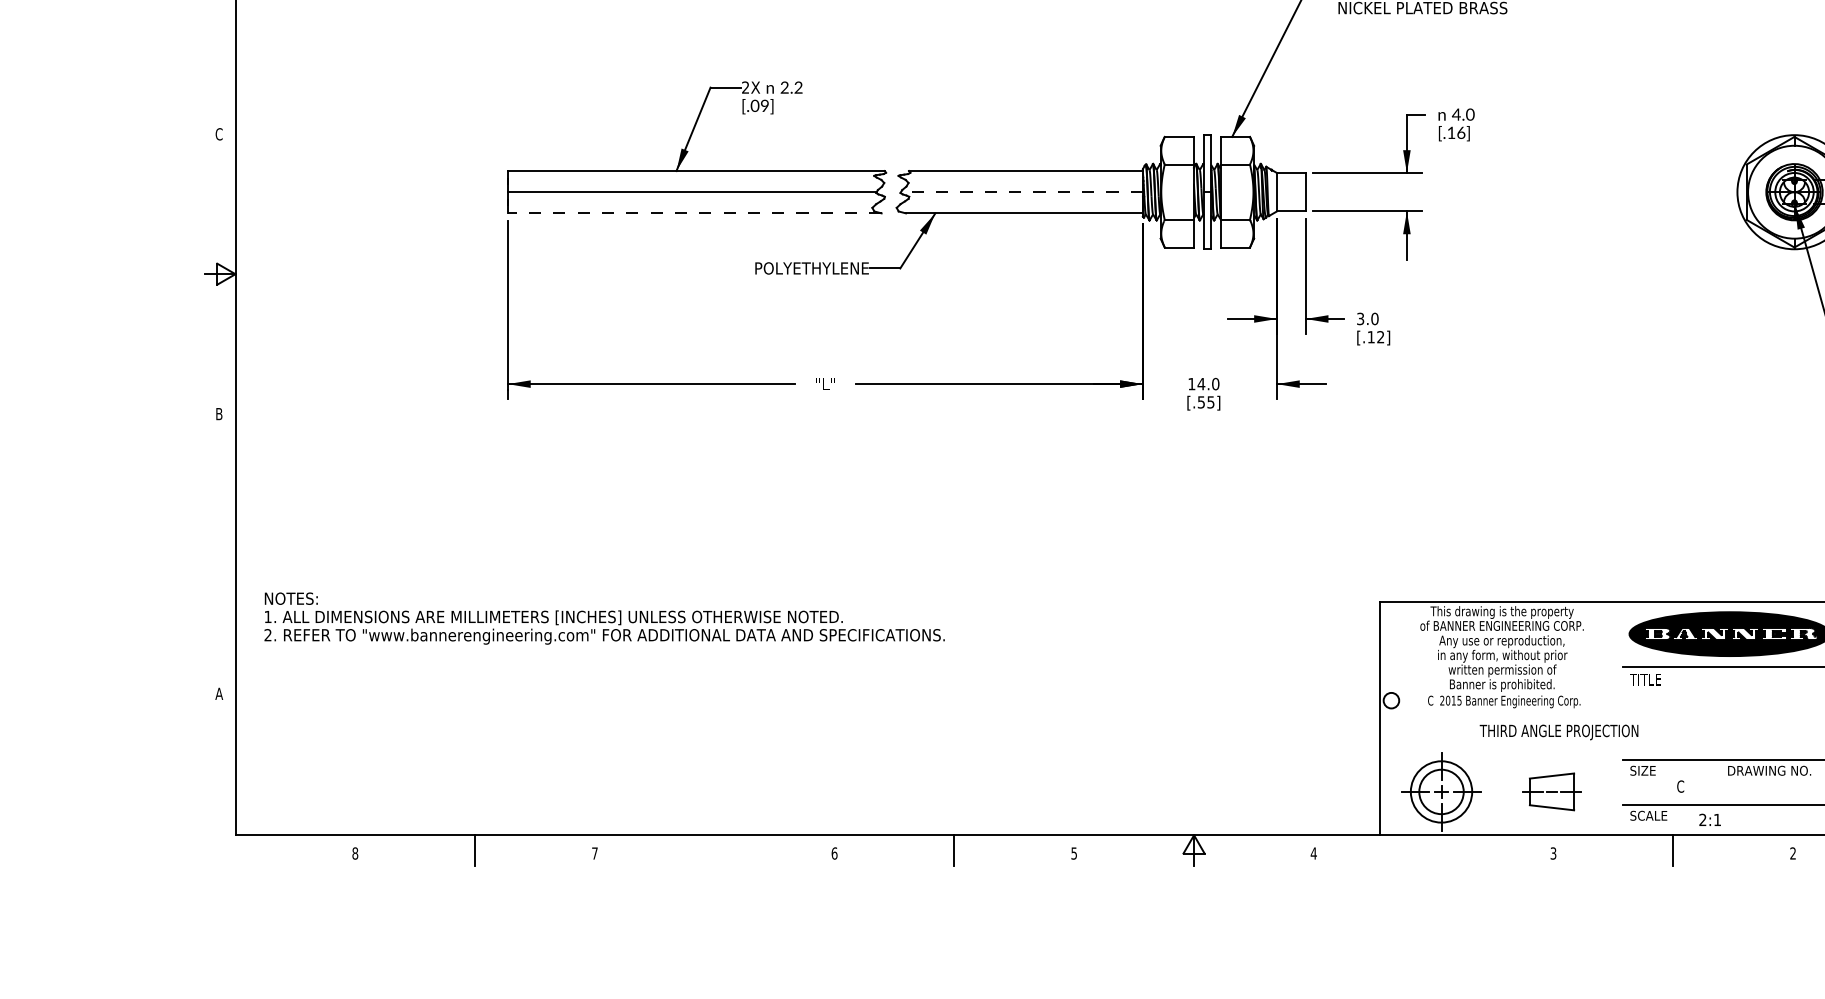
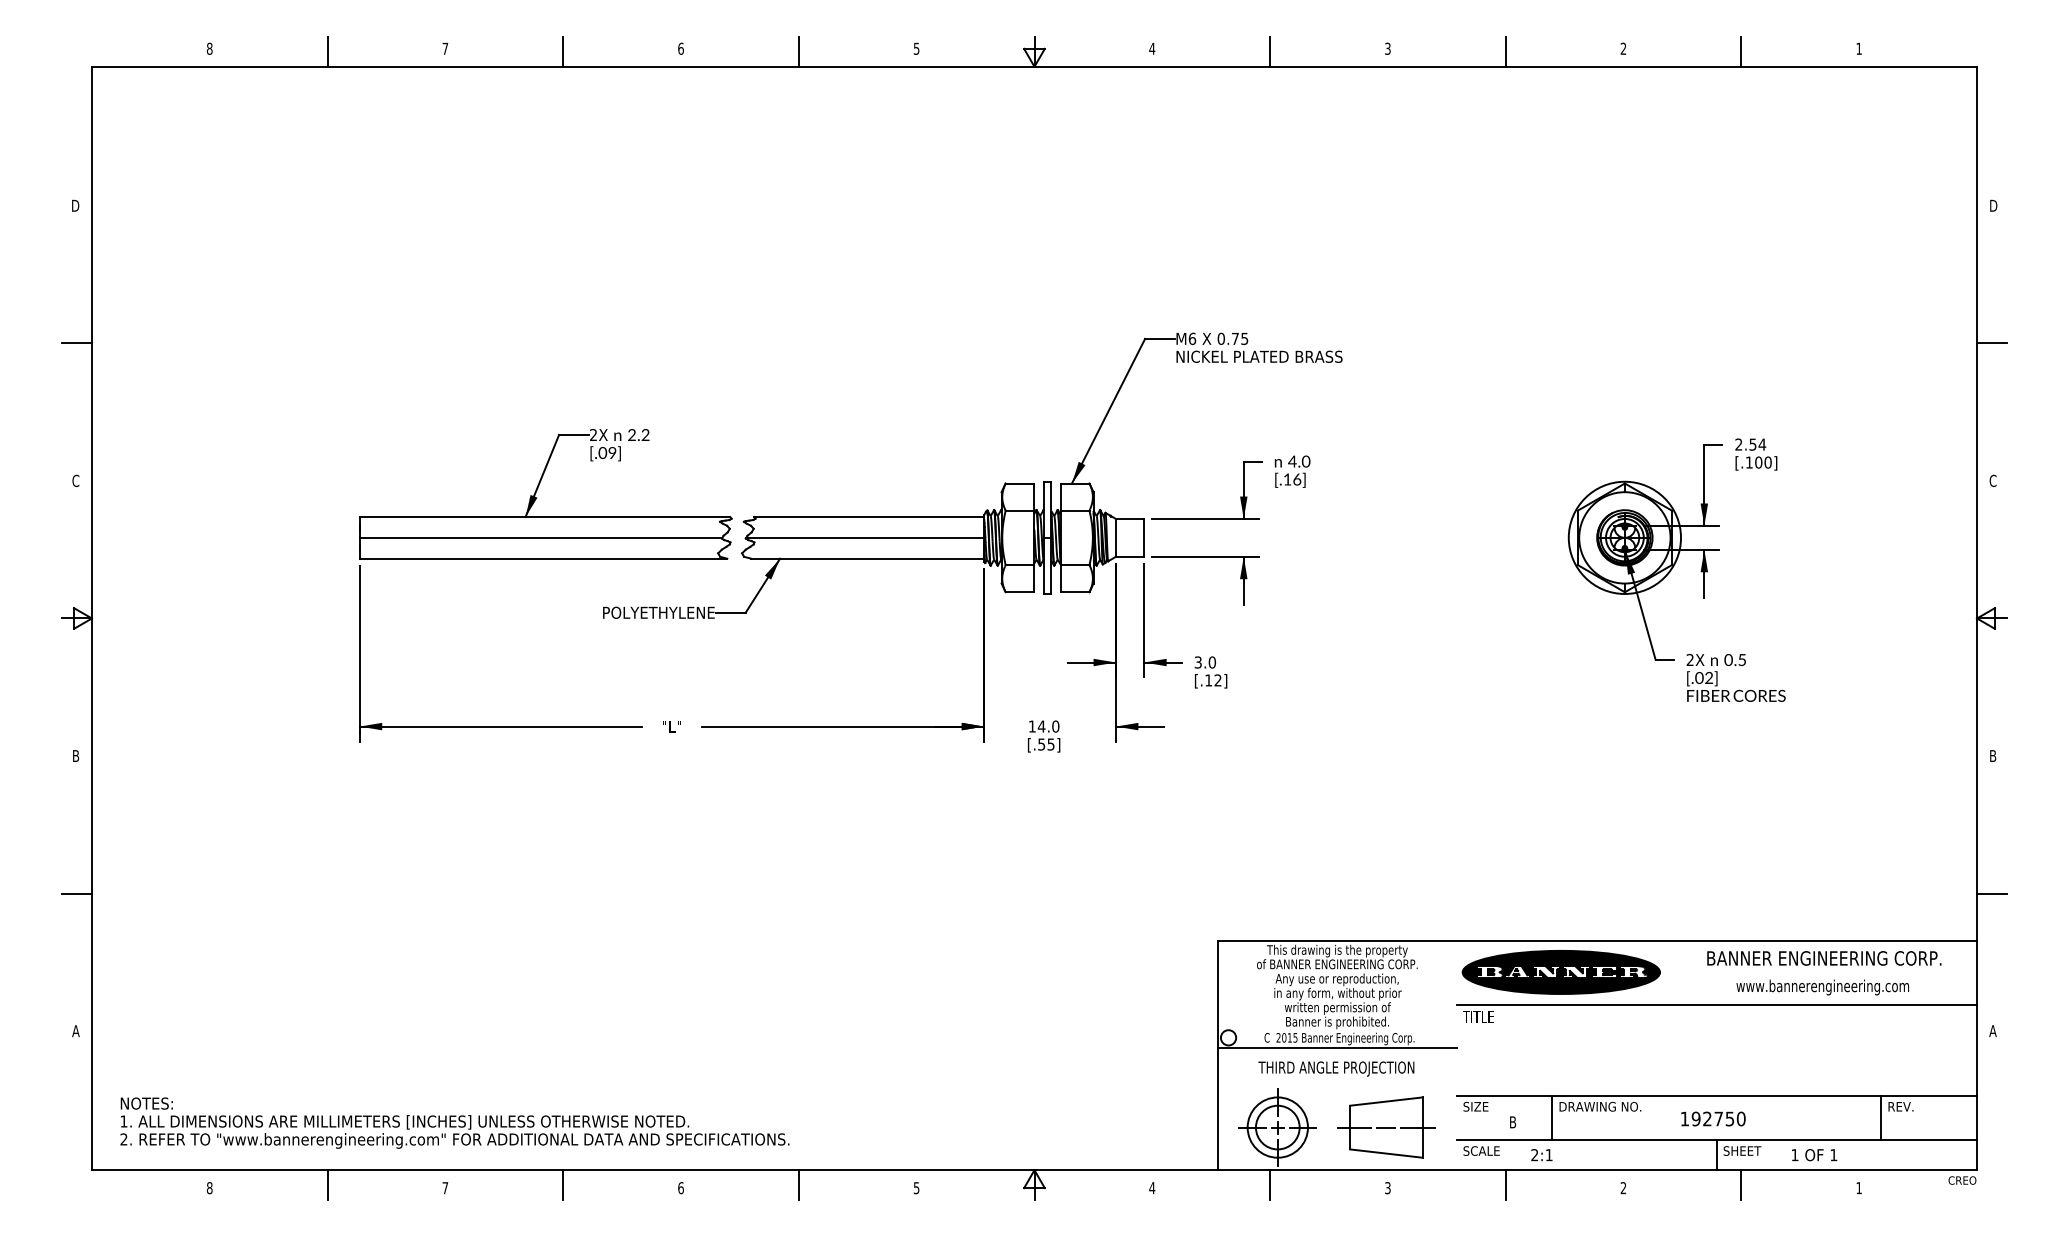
line: (1022, 191) -> (865, 537), dashed -> solid
line: (694, 213) -> (543, 558), dashed -> solid
line: (219, 553) -> (76, 893), added
text: (604, 617) -> (454, 1122), moved
line: (1501, 711) -> (1336, 1048), added
text: (1559, 731) -> (1336, 1068), moved
line: (1720, 782) -> (1552, 1118), added
text: (1680, 786) -> (1512, 1122), C -> B
part: (1552, 791) -> (1386, 1127), size x1.67
line: (715, 850) -> (563, 1185), added
line: (1434, 850) -> (1270, 1185), added

